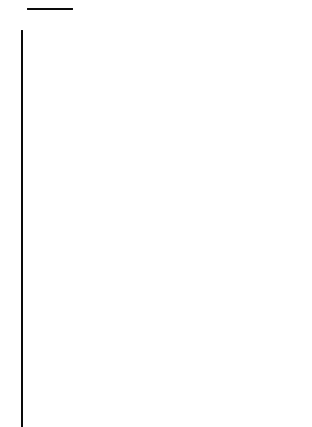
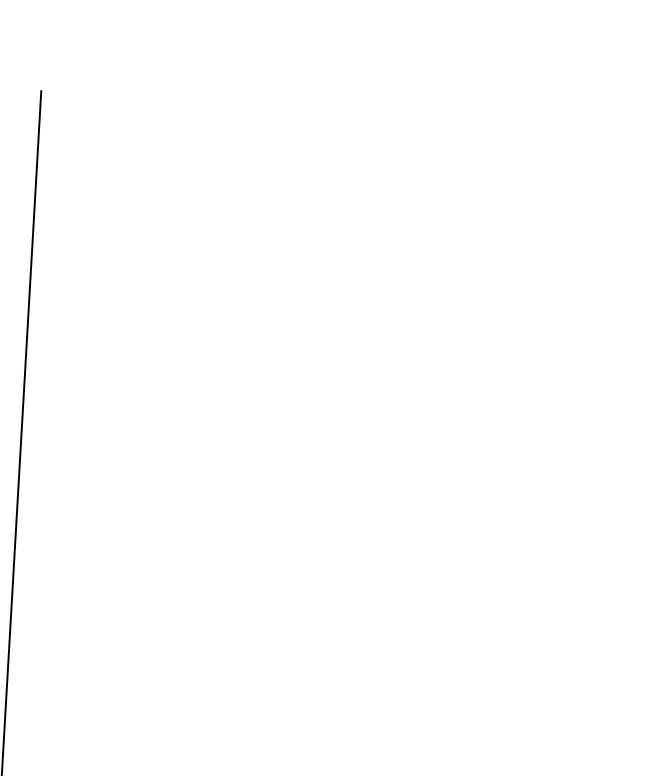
line: (49, 8) -> (103, 45), removed

